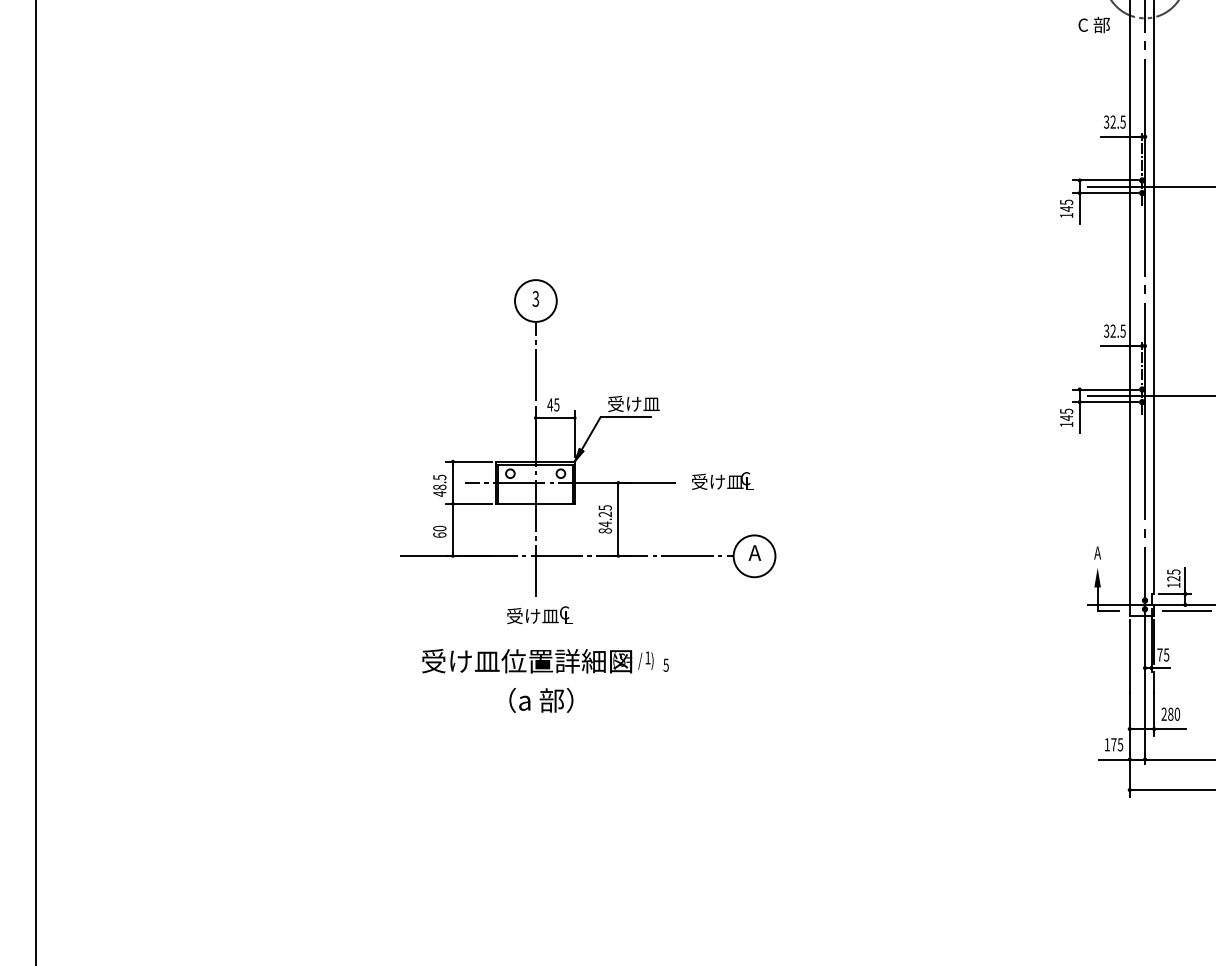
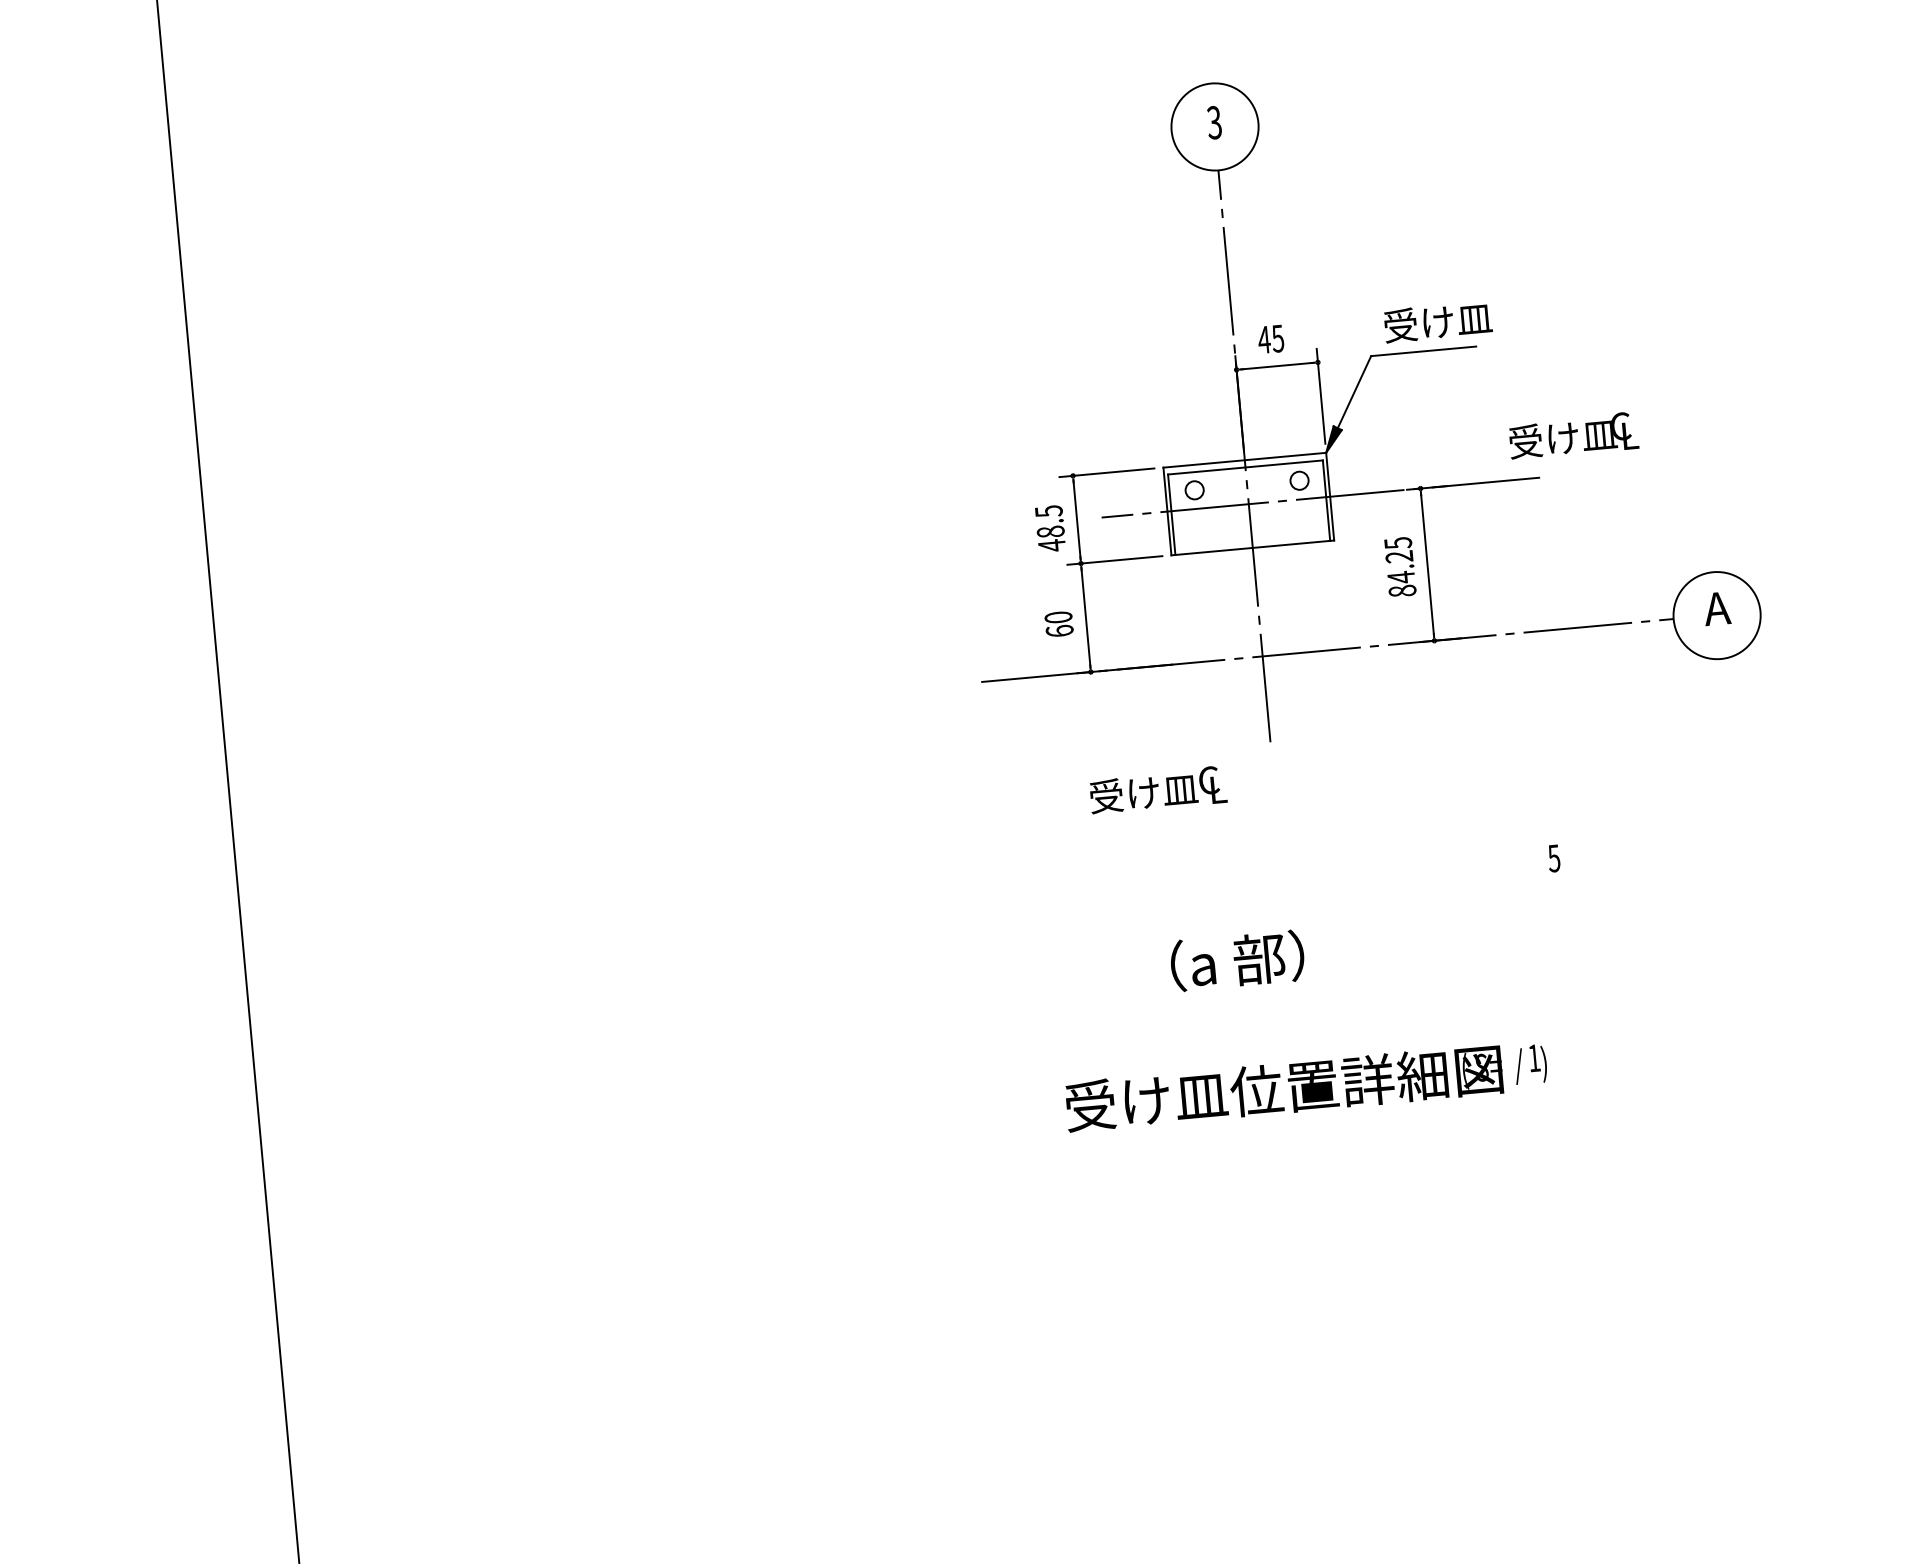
text: (722, 480) -> (1572, 434), moved
text: (539, 615) -> (1157, 790), moved
text: (537, 661) -> (1305, 1086), moved
text: (541, 700) -> (1237, 960), moved

